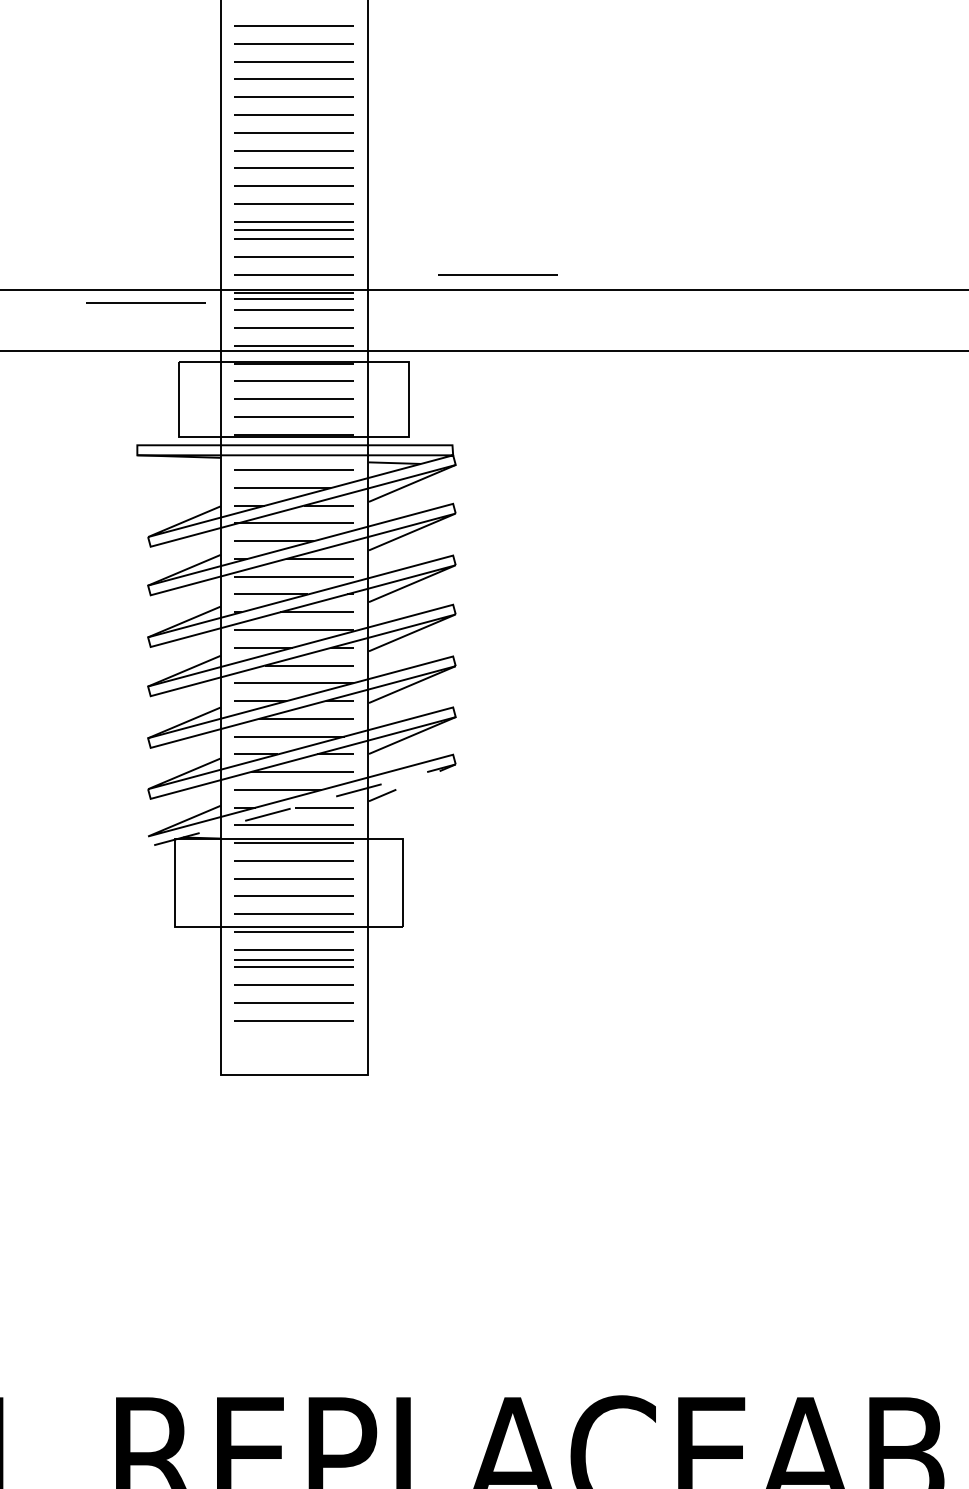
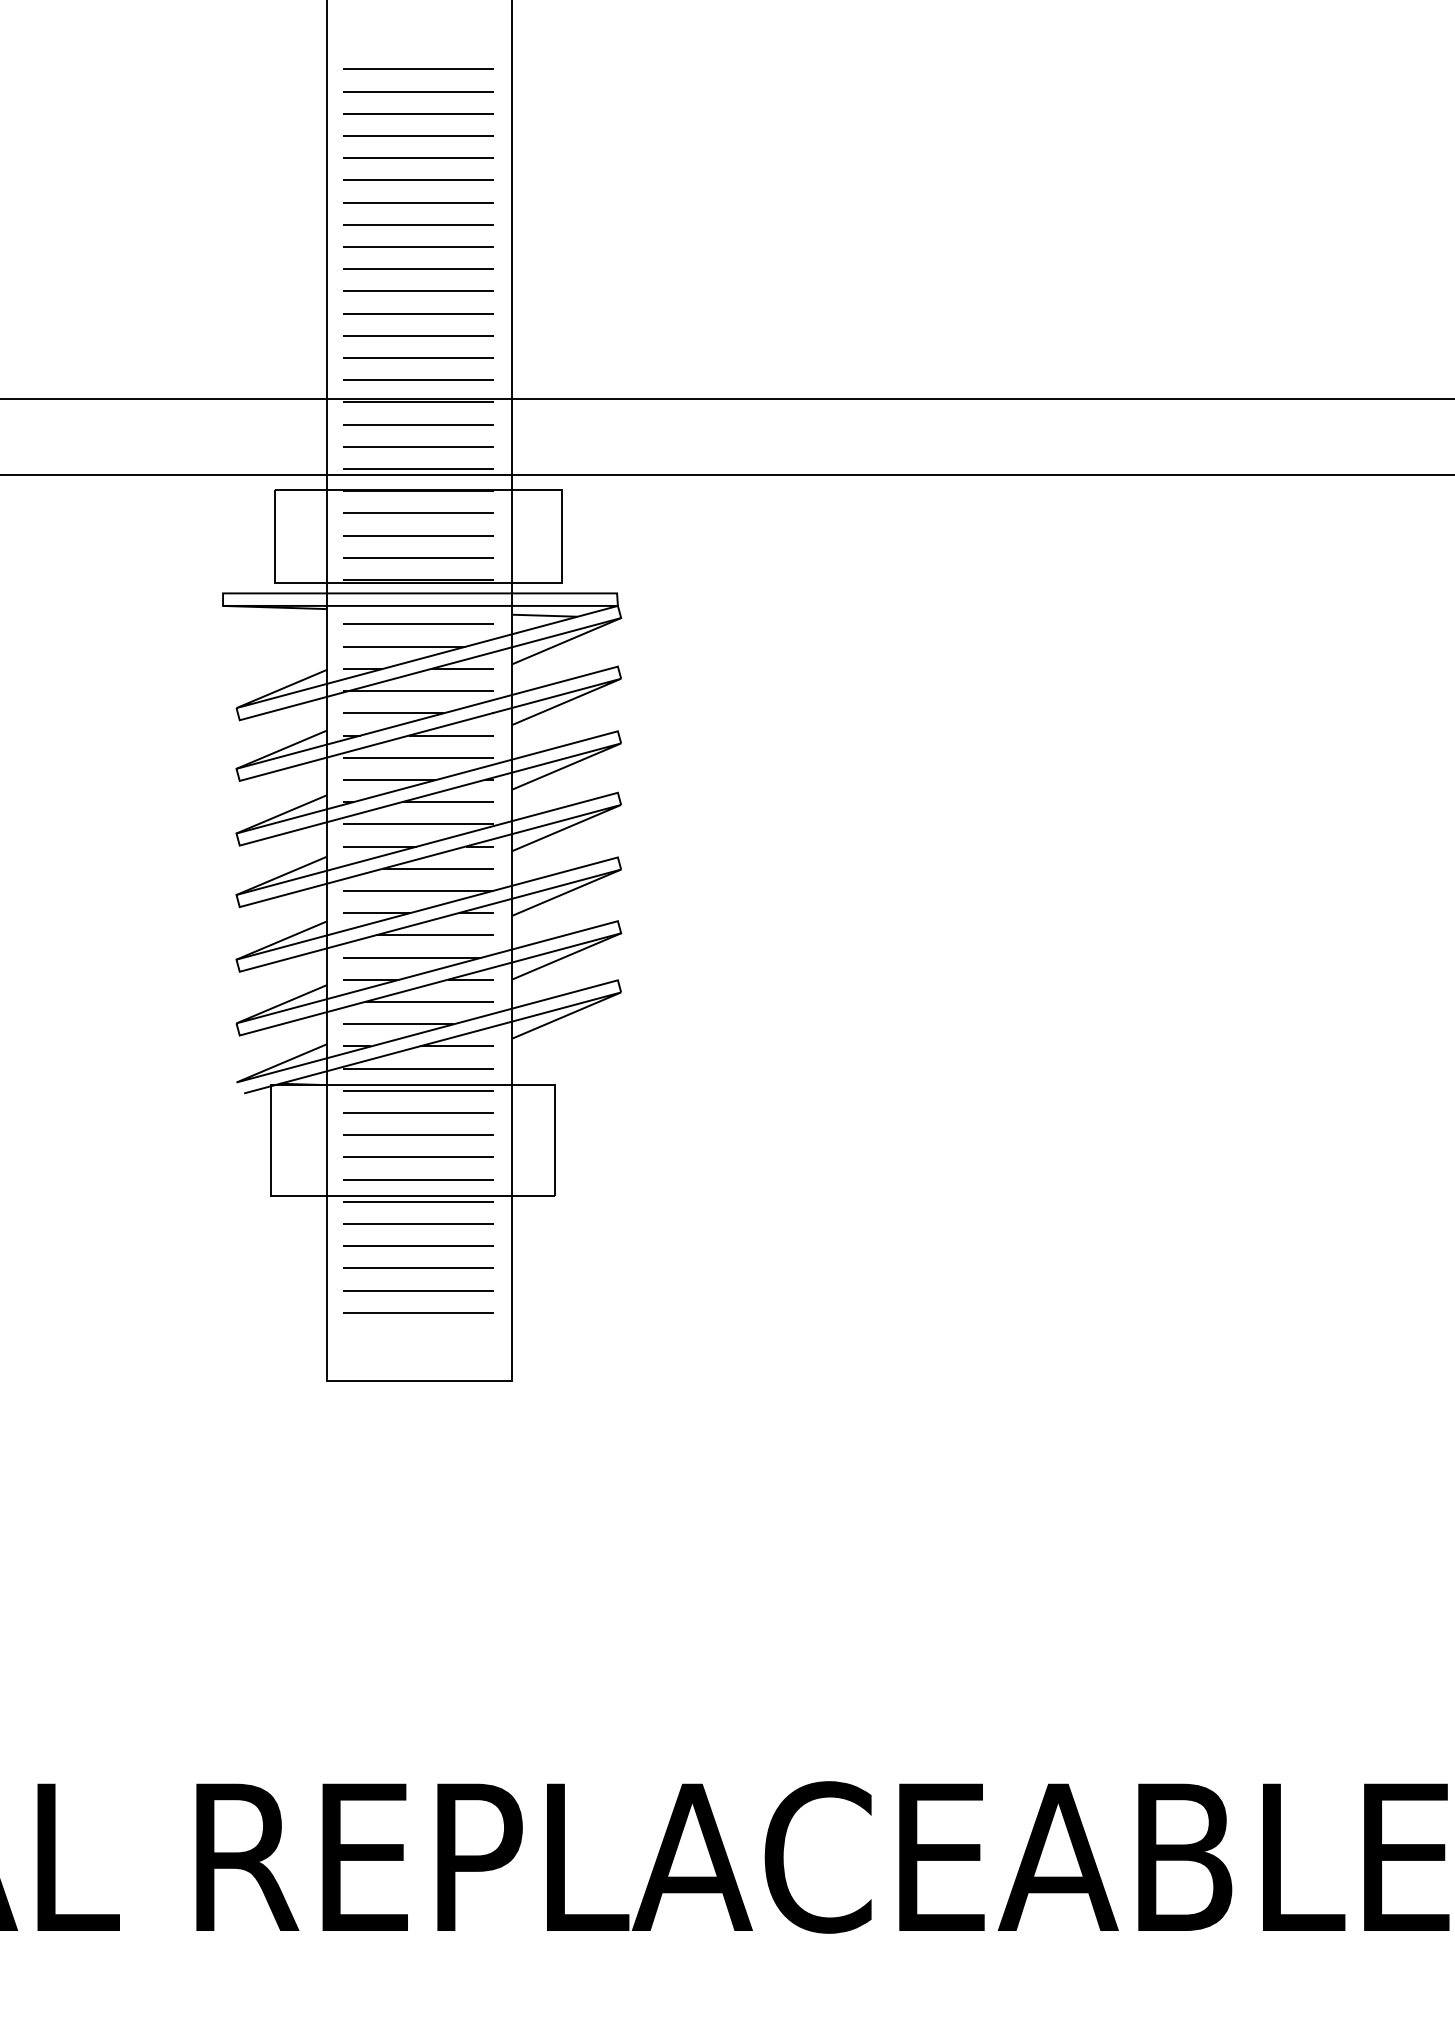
line: (293, 229) -> (418, 323), removed
line: (497, 274) -> (673, 379), removed
line: (293, 298) -> (418, 409), removed
line: (145, 303) -> (233, 415), removed
line: (351, 792) -> (490, 1027), dashed -> solid
line: (293, 959) -> (418, 1236), removed

